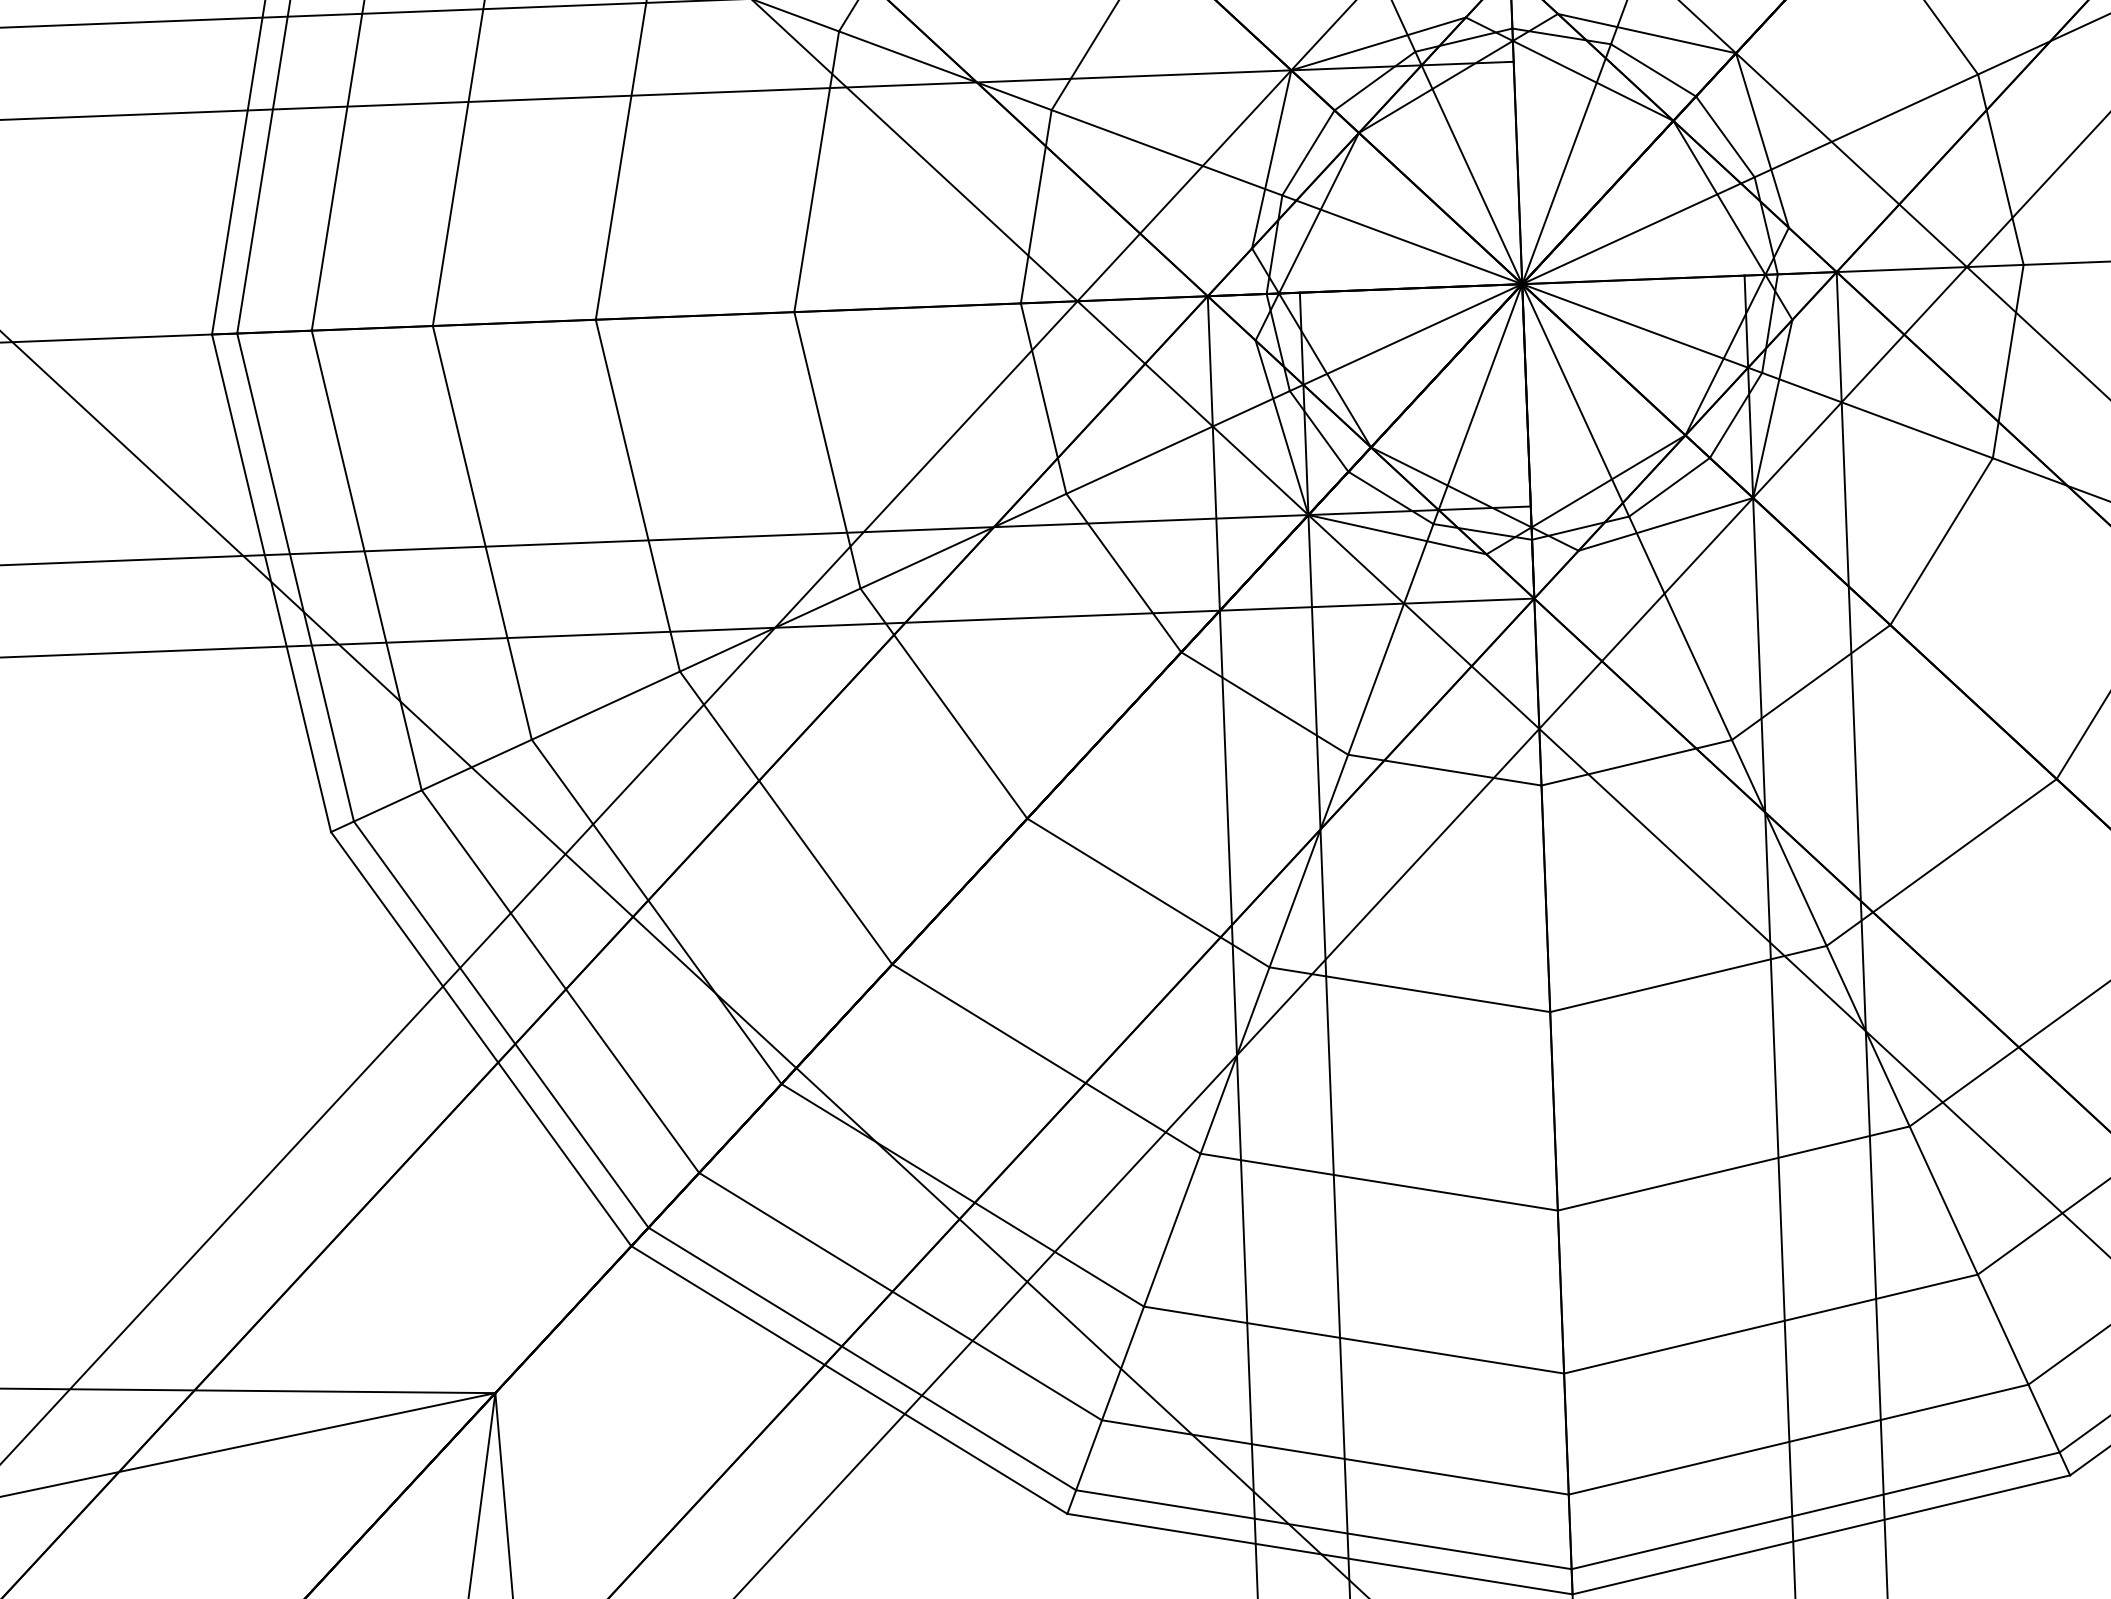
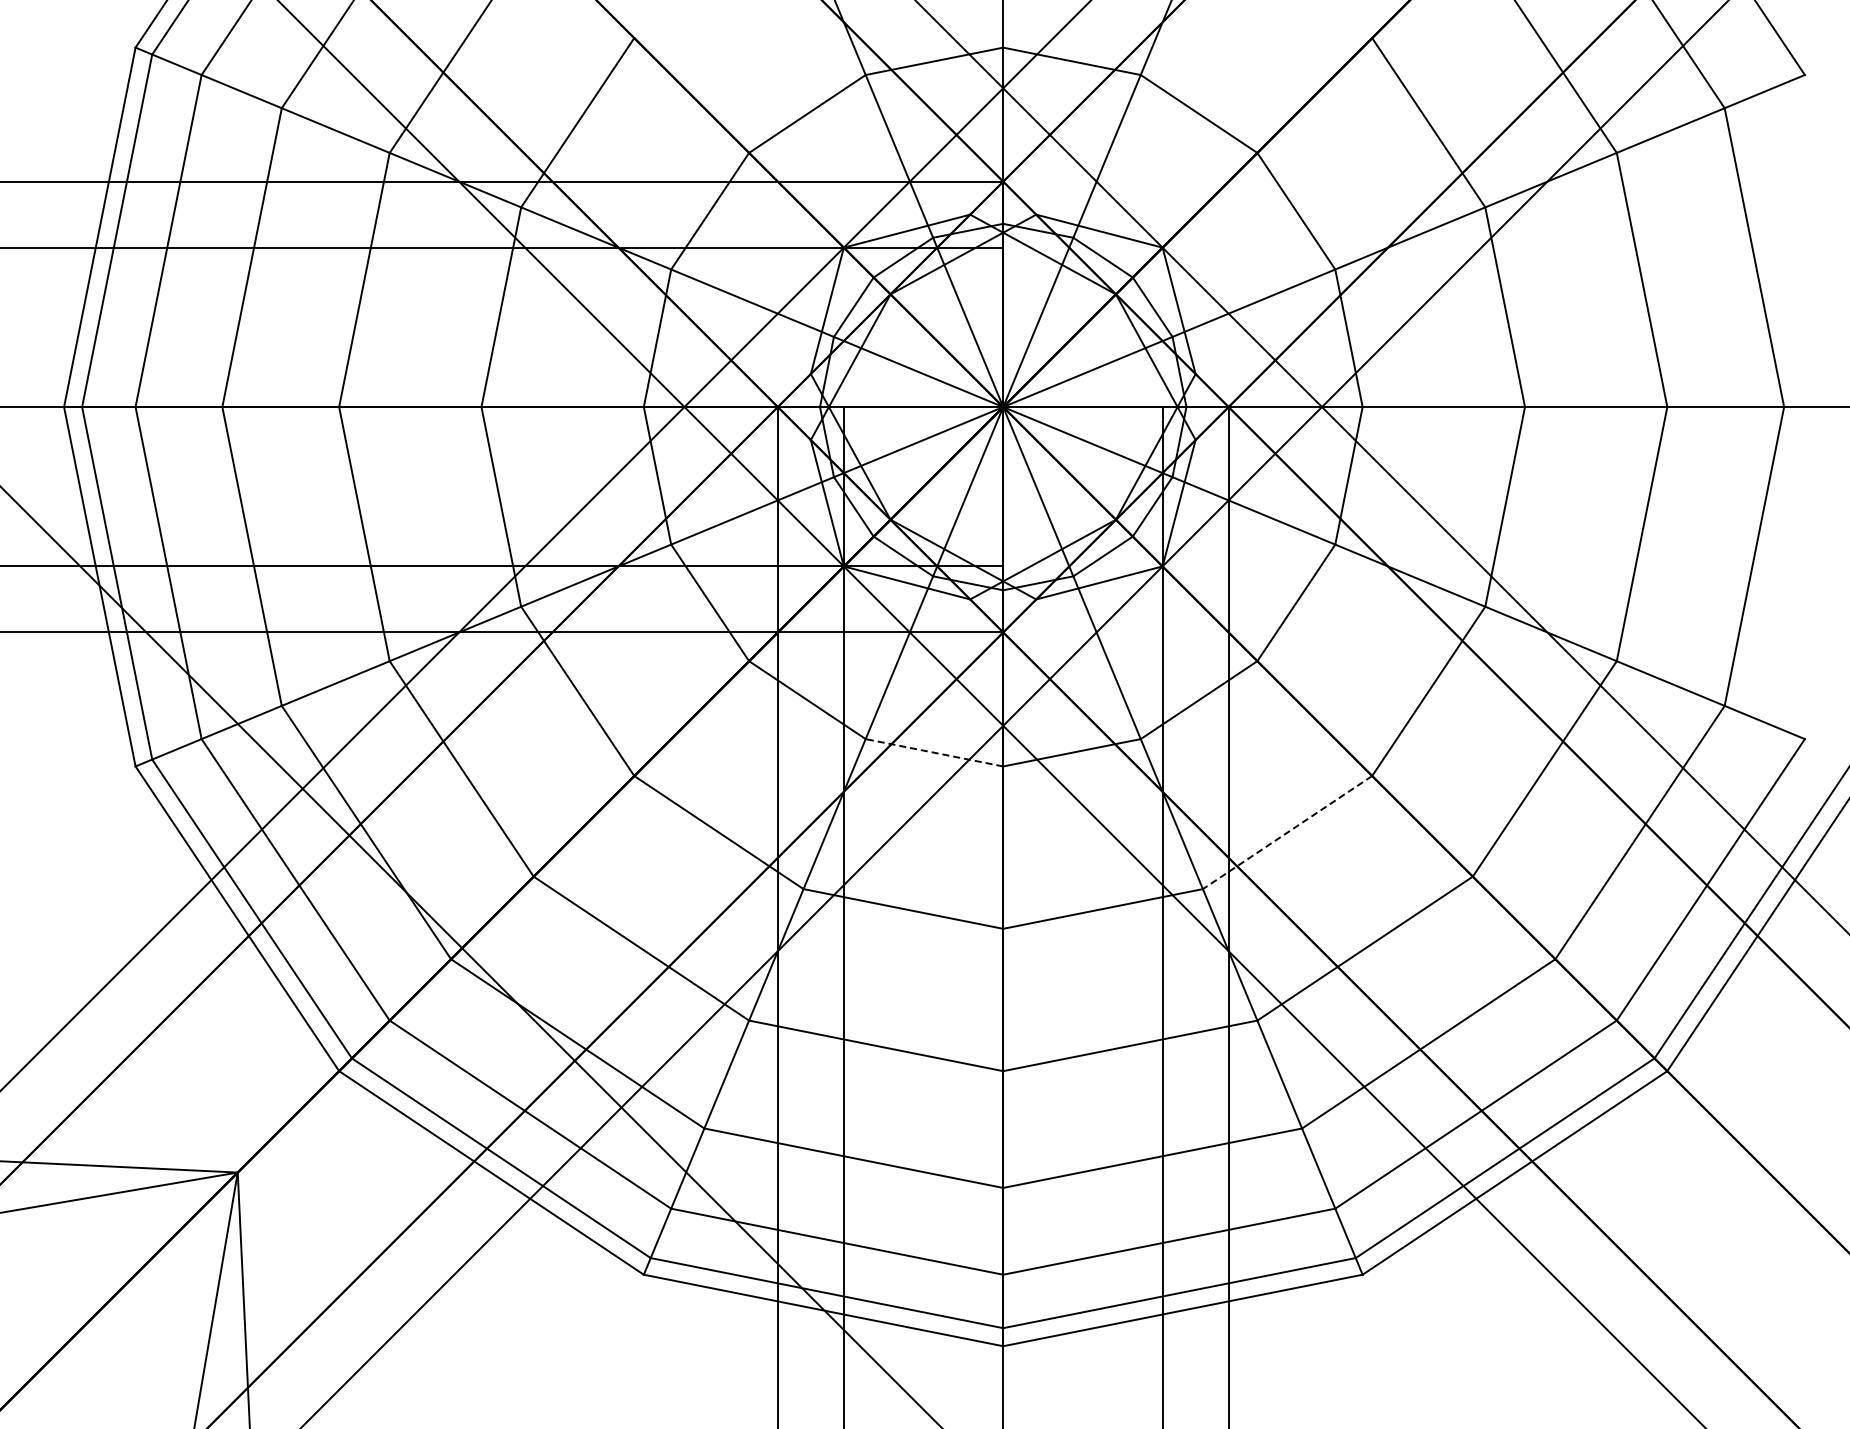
line: (1443, 769) -> (933, 752), solid -> dashed
line: (1941, 862) -> (1287, 832), solid -> dashed

